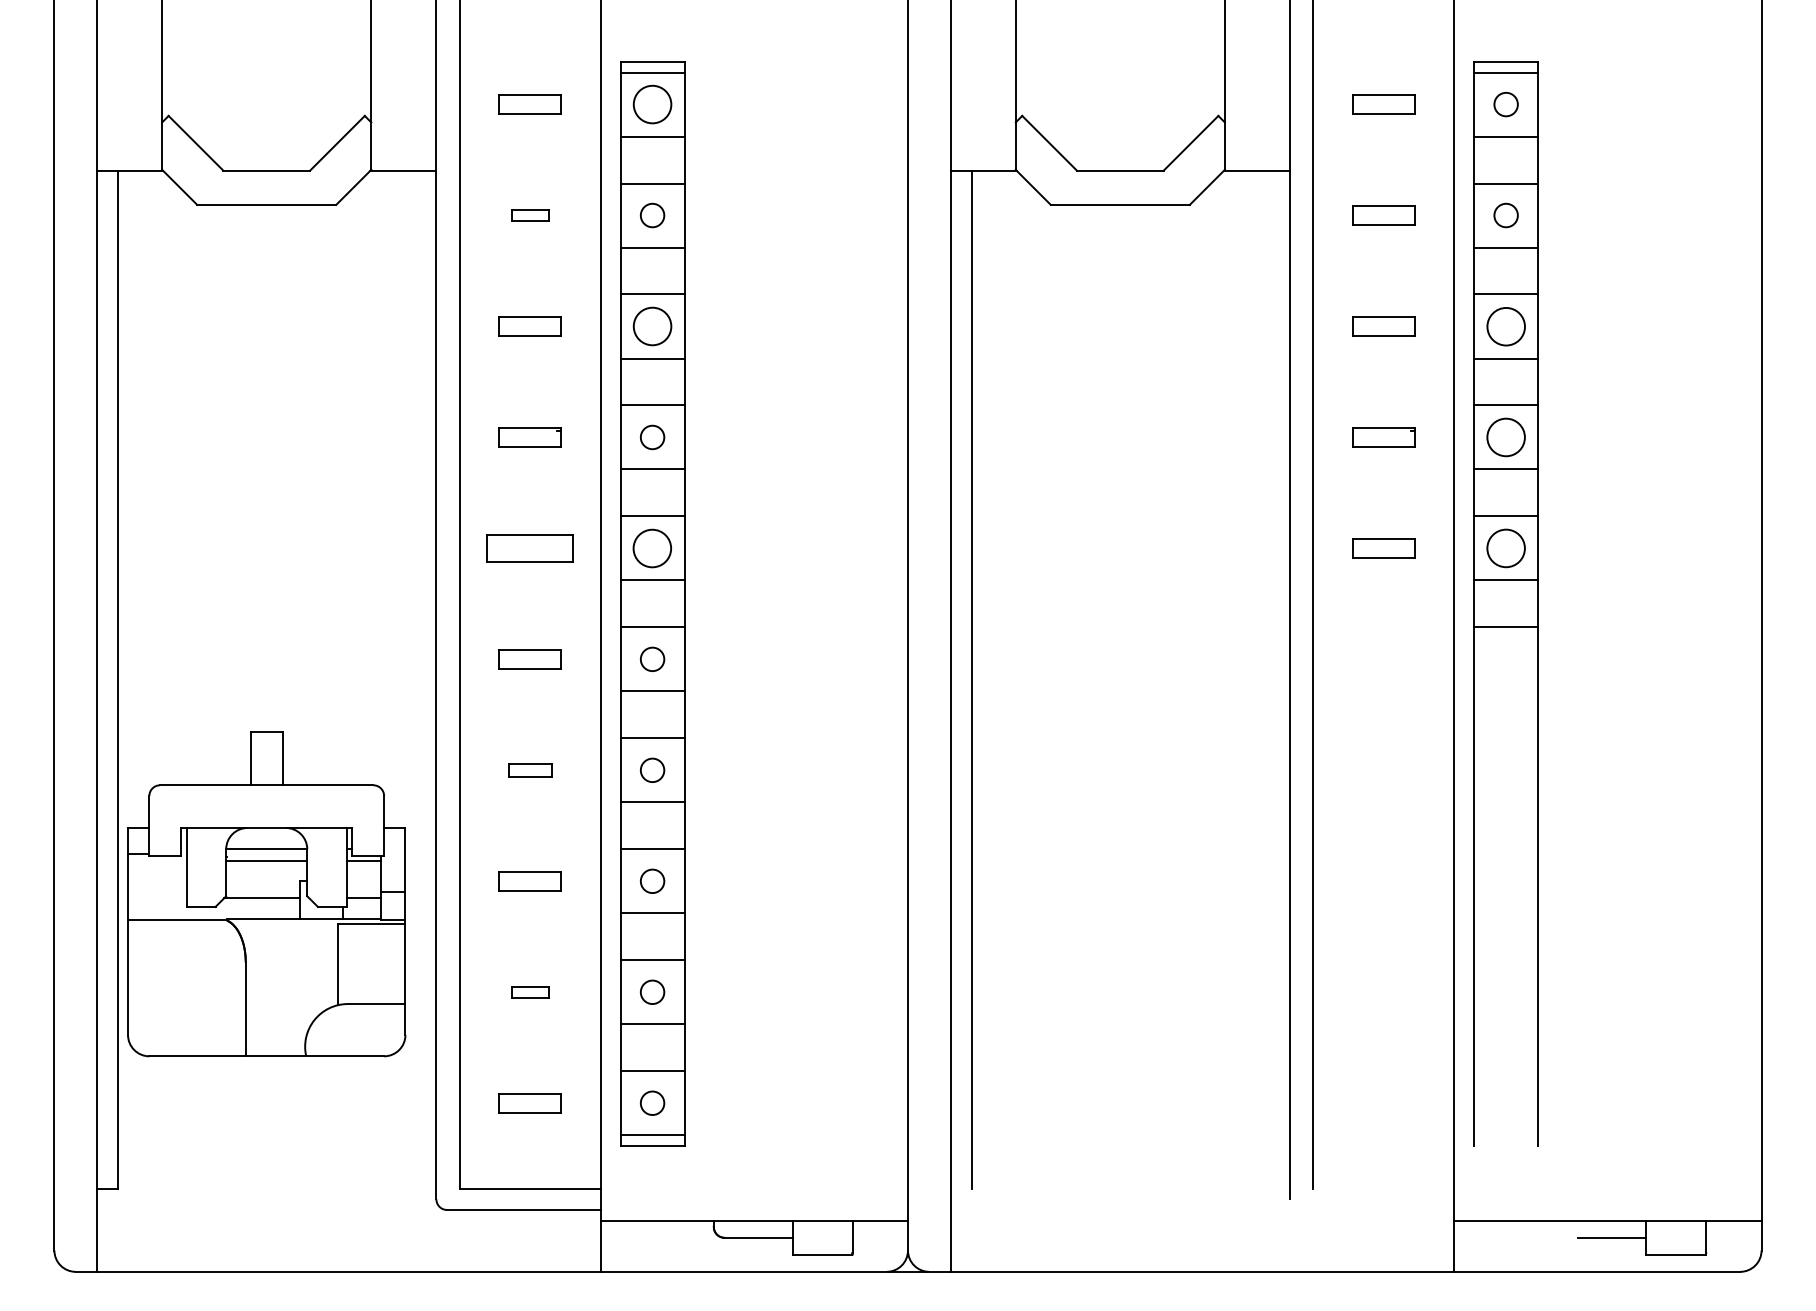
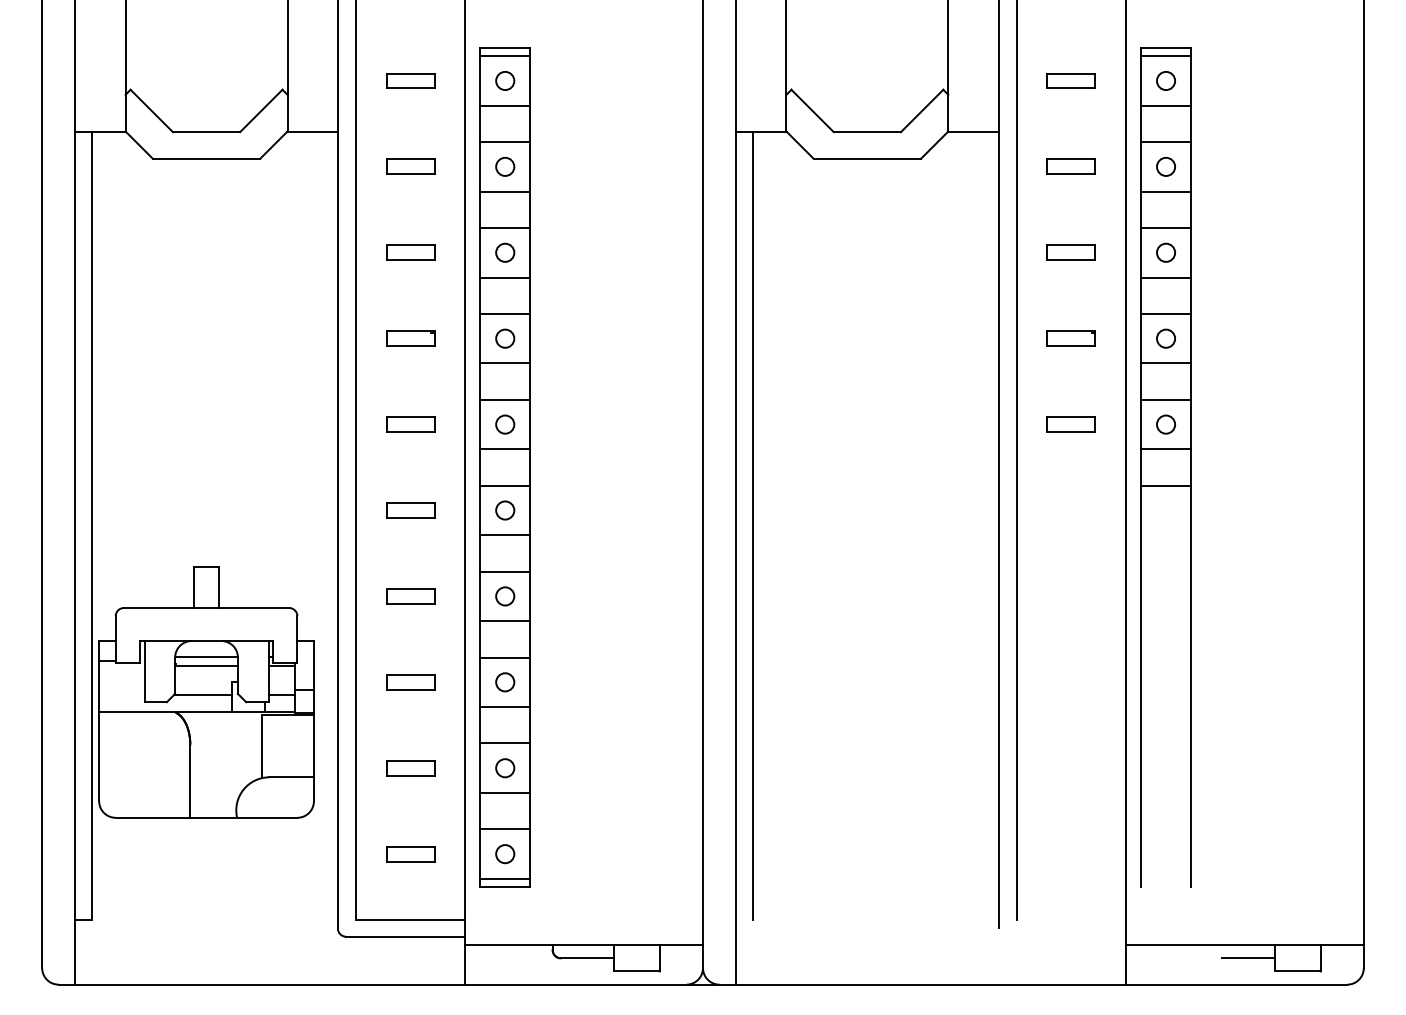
circle: (652, 103) -> (505, 80), size x0.62
part: (530, 215) -> (410, 166), size x1.67
circle: (652, 326) -> (505, 252), size x0.62
circle: (1505, 326) -> (1165, 252), size x0.62
circle: (1506, 437) -> (1166, 338), size x0.62
part: (530, 548) -> (410, 424), size x0.71
circle: (652, 548) -> (505, 424), size x0.62
circle: (1506, 548) -> (1166, 424), size x0.62
part: (530, 770) -> (410, 596), size x1.43
part: (530, 992) -> (410, 768), size x1.67

